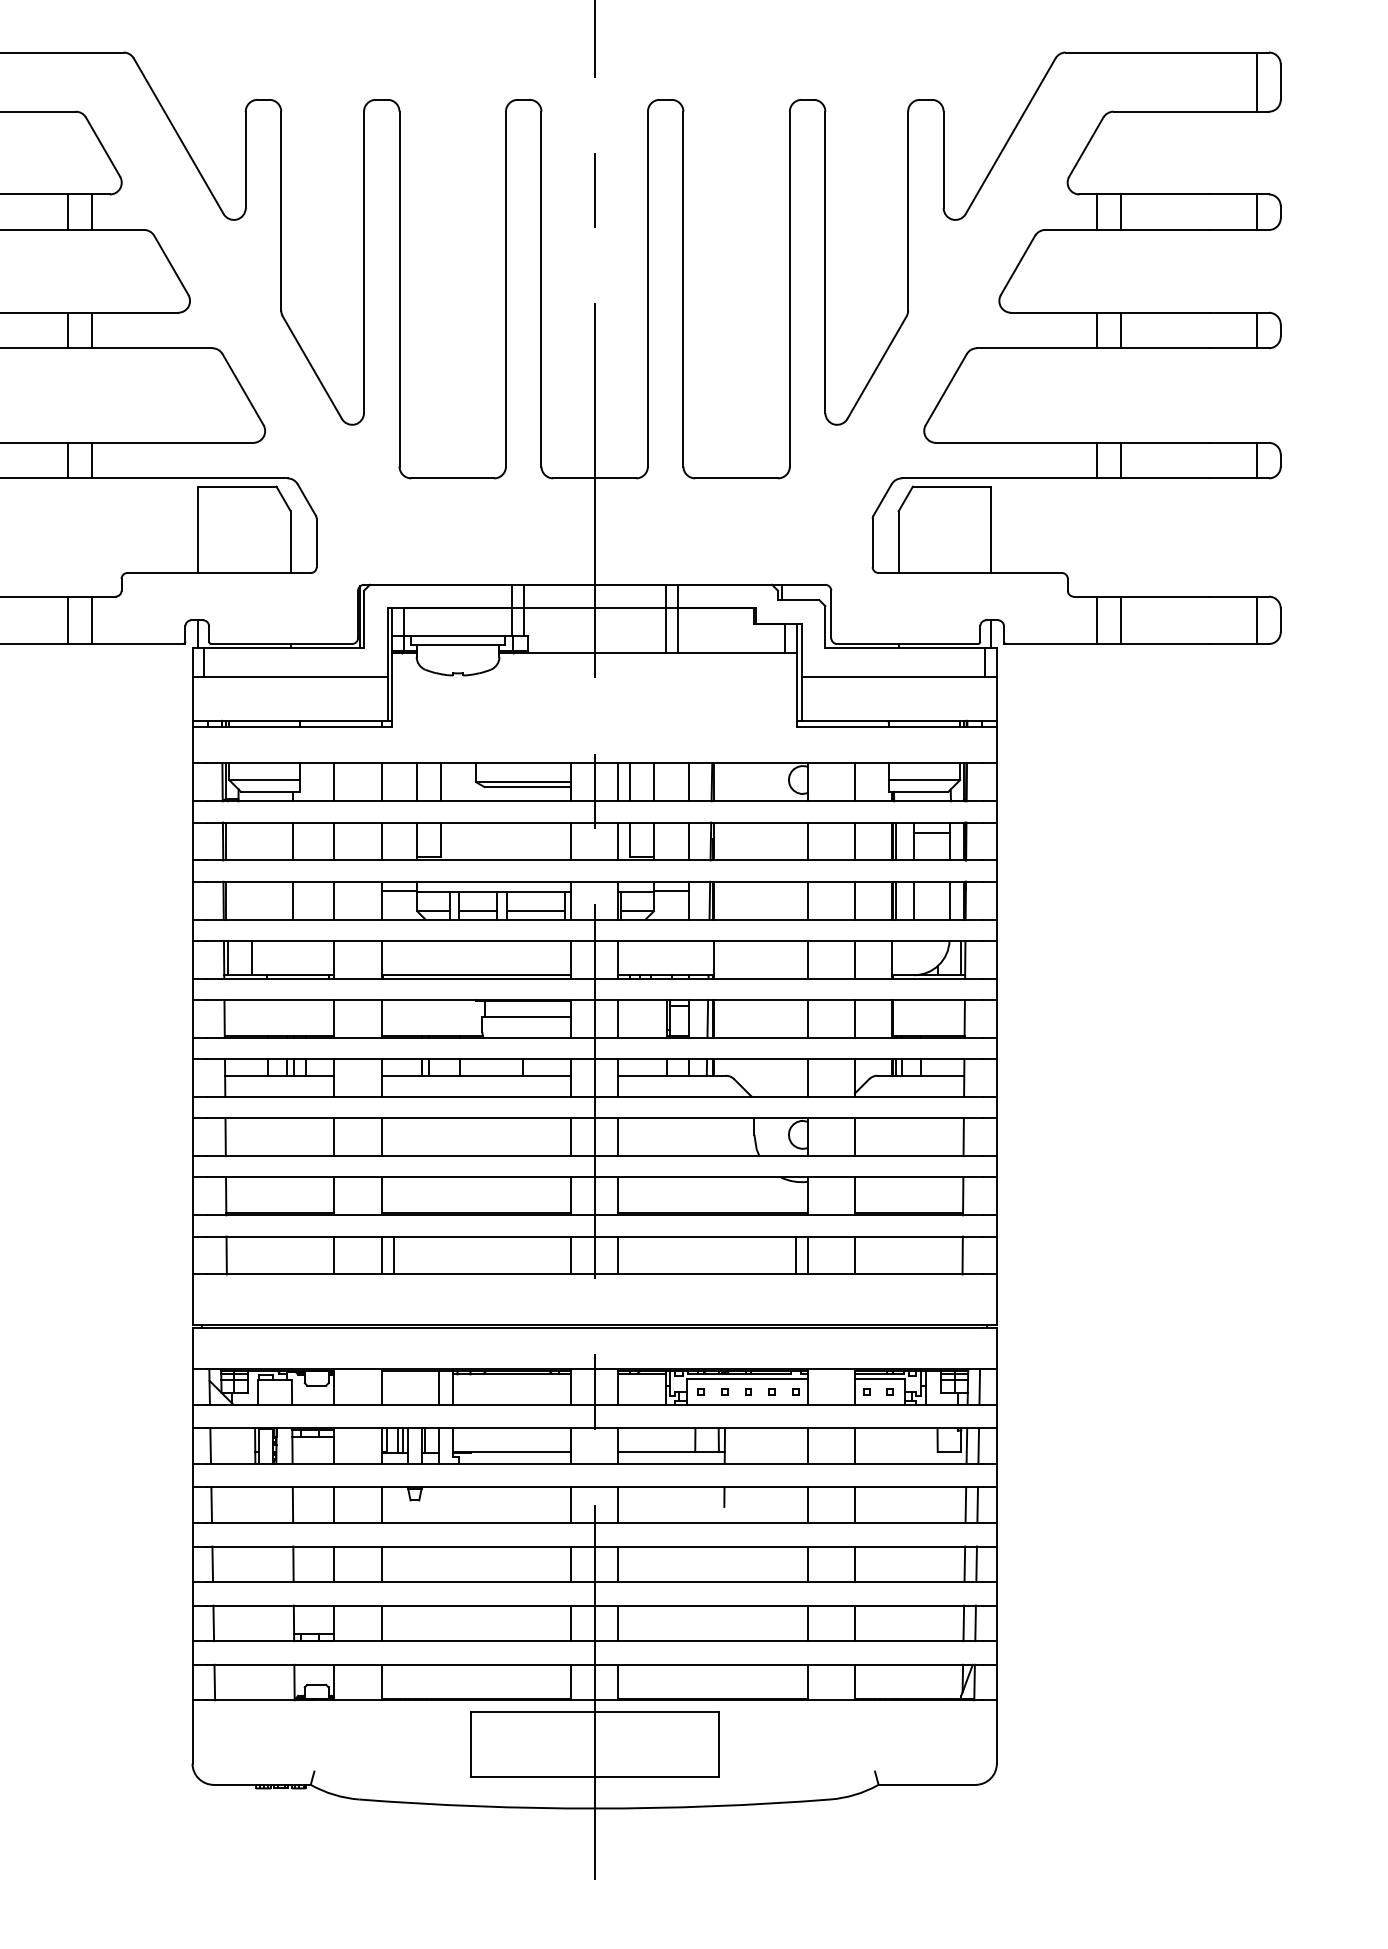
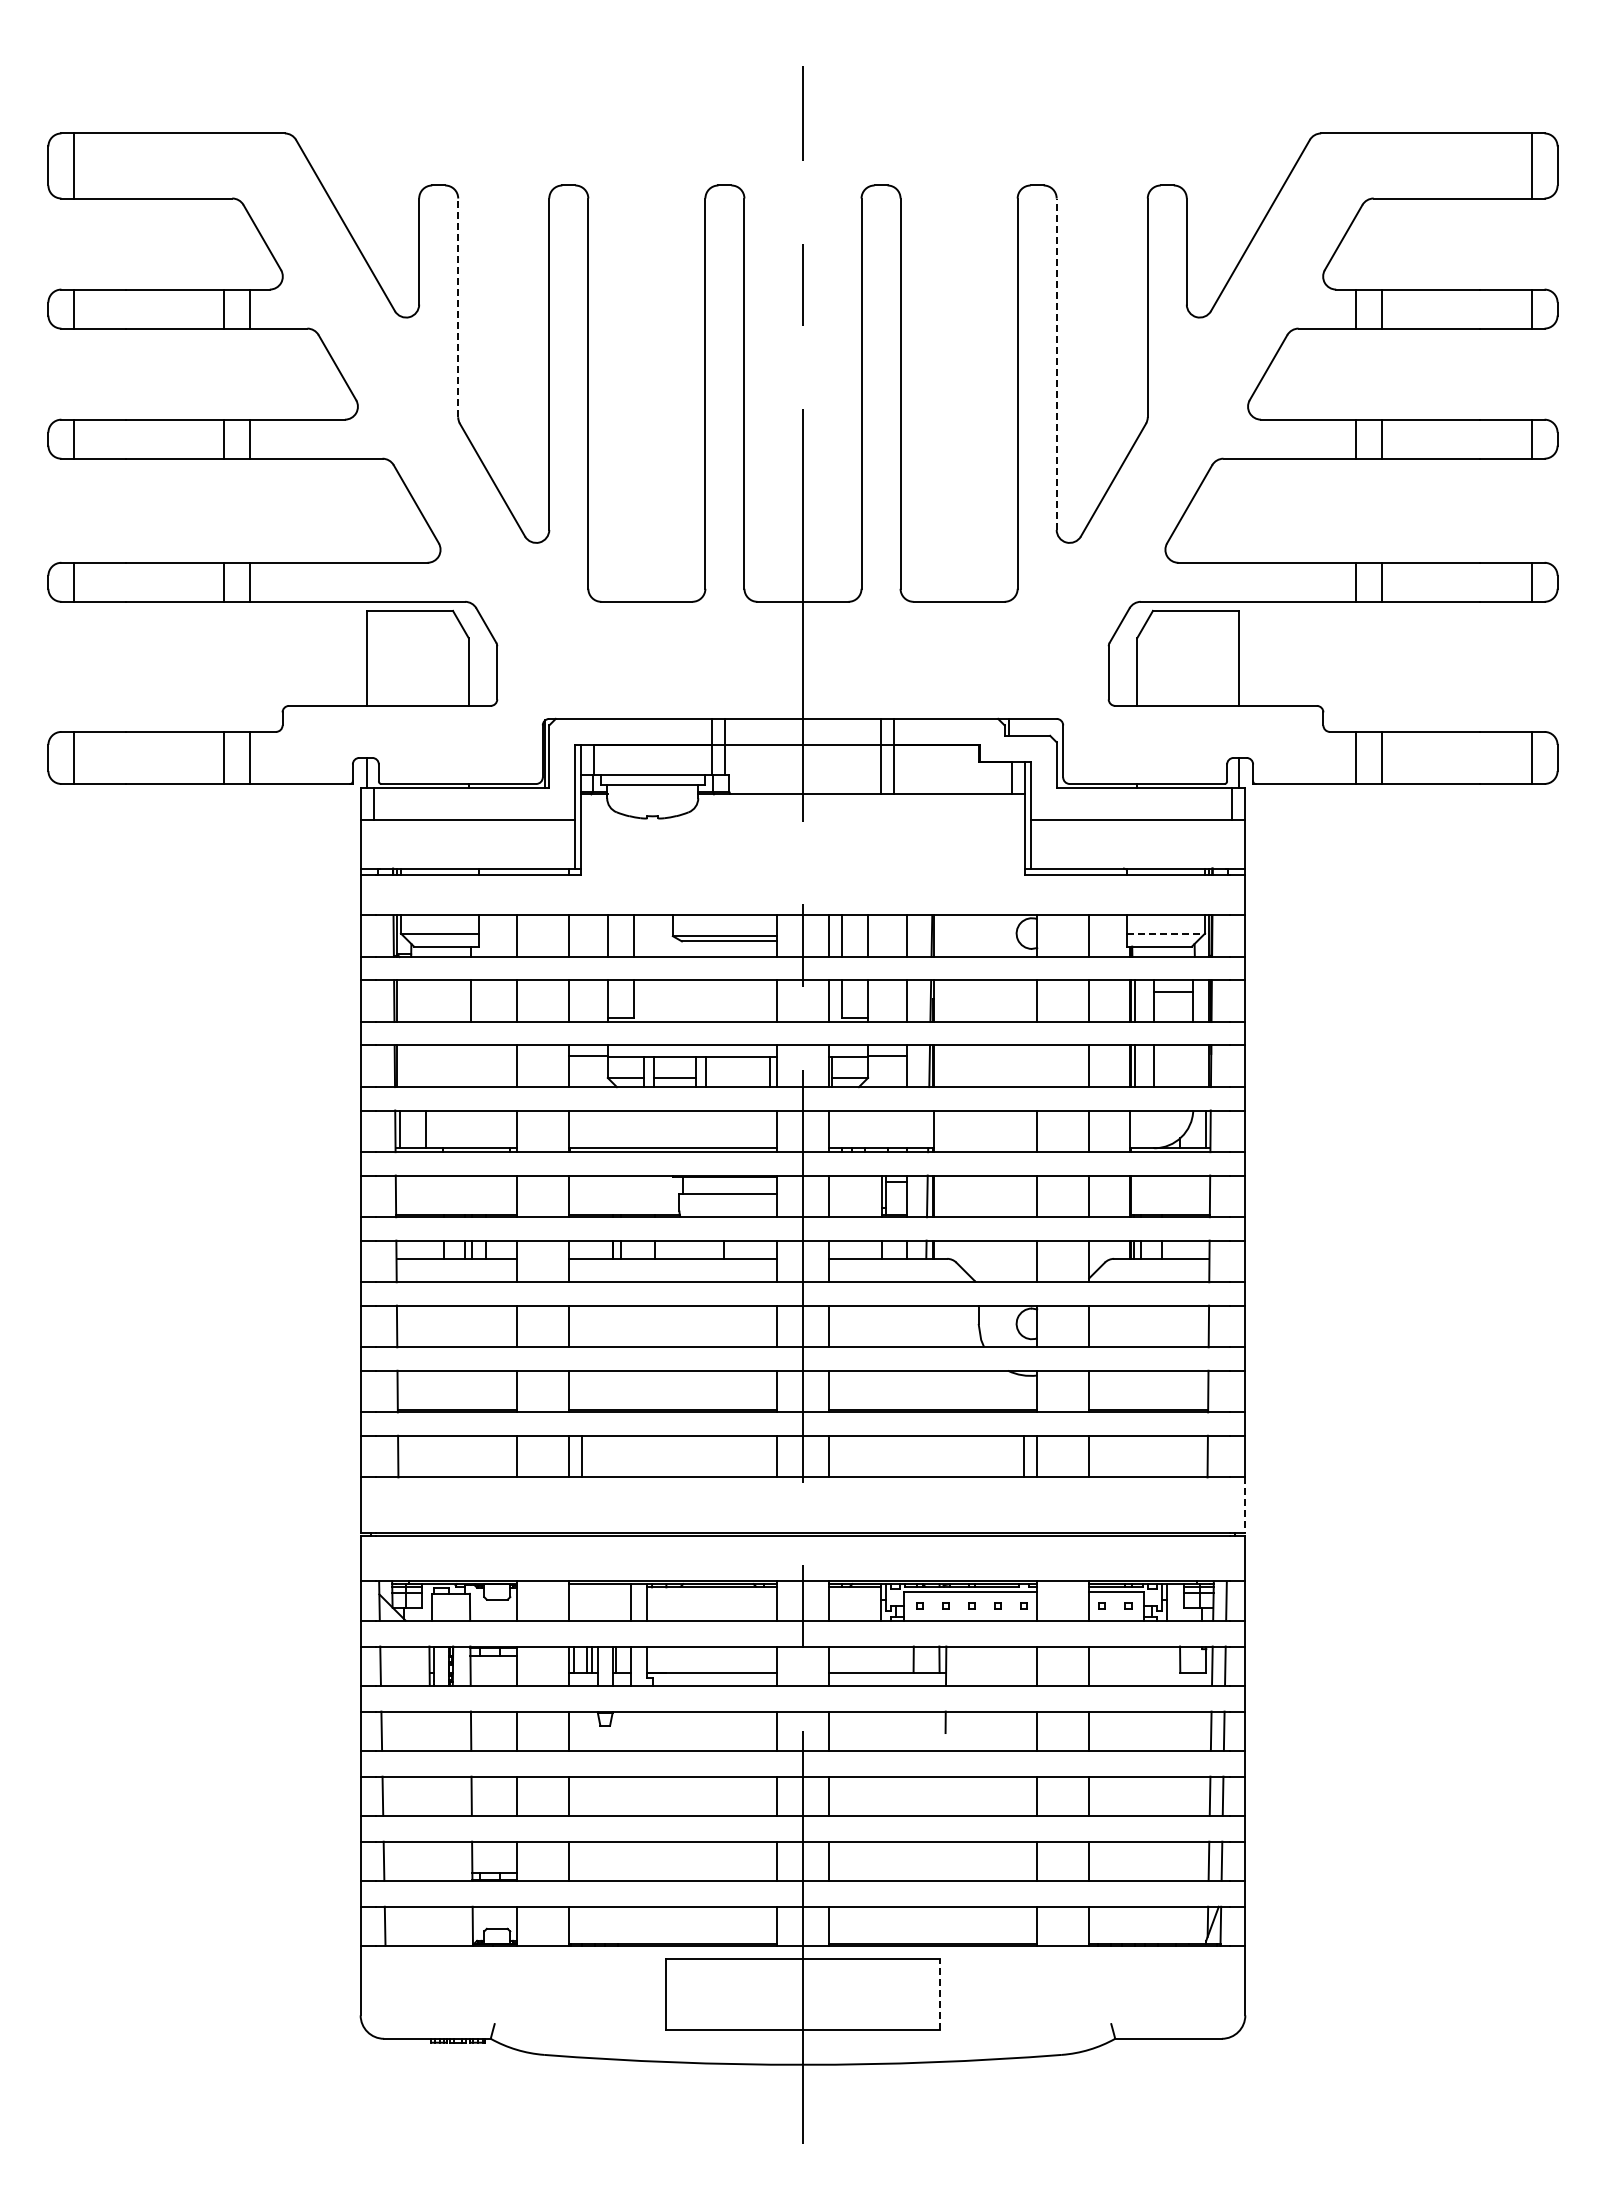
line: (281, 210) -> (458, 307), solid -> dashed
line: (825, 262) -> (1056, 364), solid -> dashed
line: (925, 779) -> (1166, 933), solid -> dashed
line: (293, 900) -> (471, 1066), removed
line: (807, 900) -> (1037, 1066), removed
line: (949, 900) -> (1193, 1066), removed
line: (535, 911) -> (737, 1078), removed
line: (997, 1300) -> (1245, 1505), solid -> dashed
line: (718, 1744) -> (939, 1994), solid -> dashed

